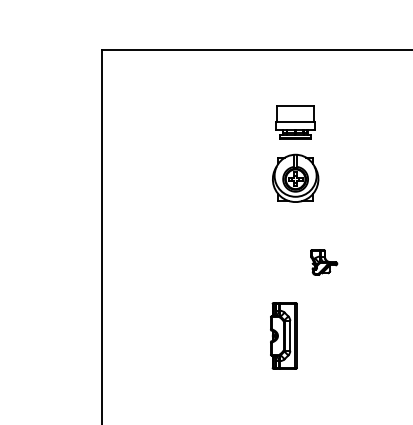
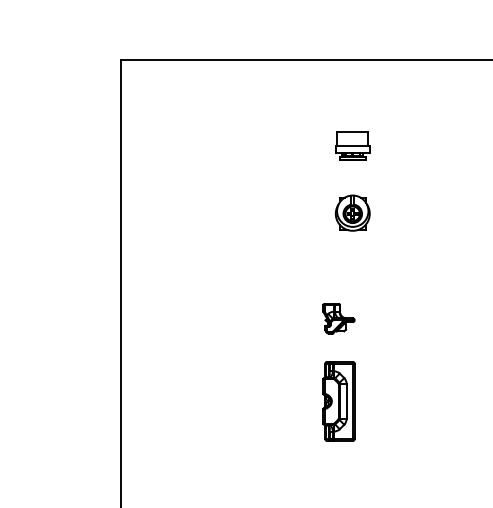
part: (295, 121) -> (352, 145), size x0.71
part: (295, 177) -> (352, 212), size x0.62
part: (323, 262) -> (338, 318), moved

